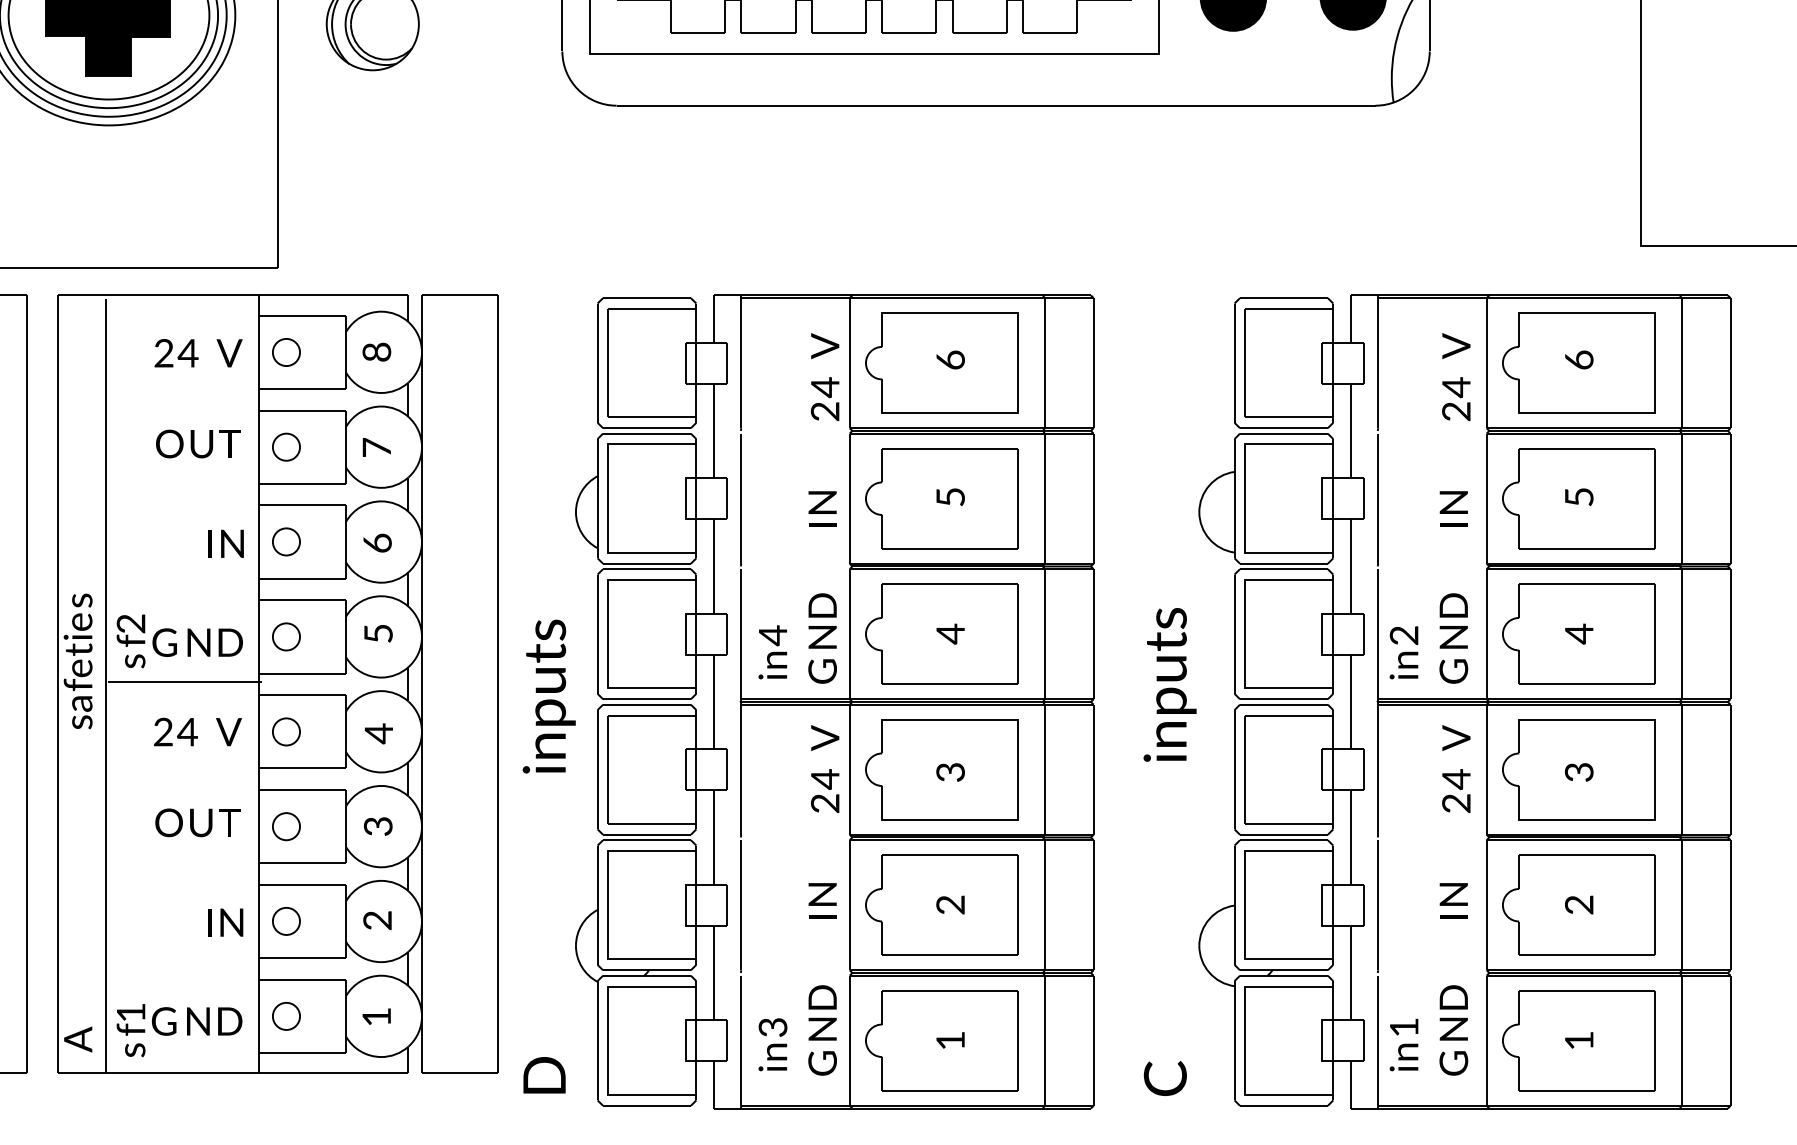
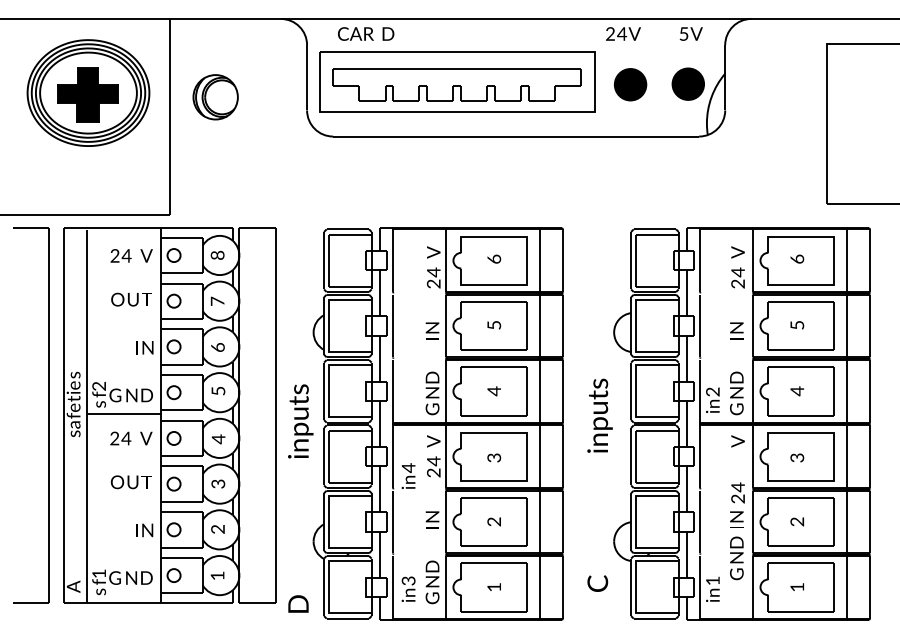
text: (772, 651) -> (408, 475), moved
text: (1455, 790) -> (737, 492), moved
text: (1453, 1030) -> (736, 558), moved
text: (1164, 1078) -> (597, 583), moved

